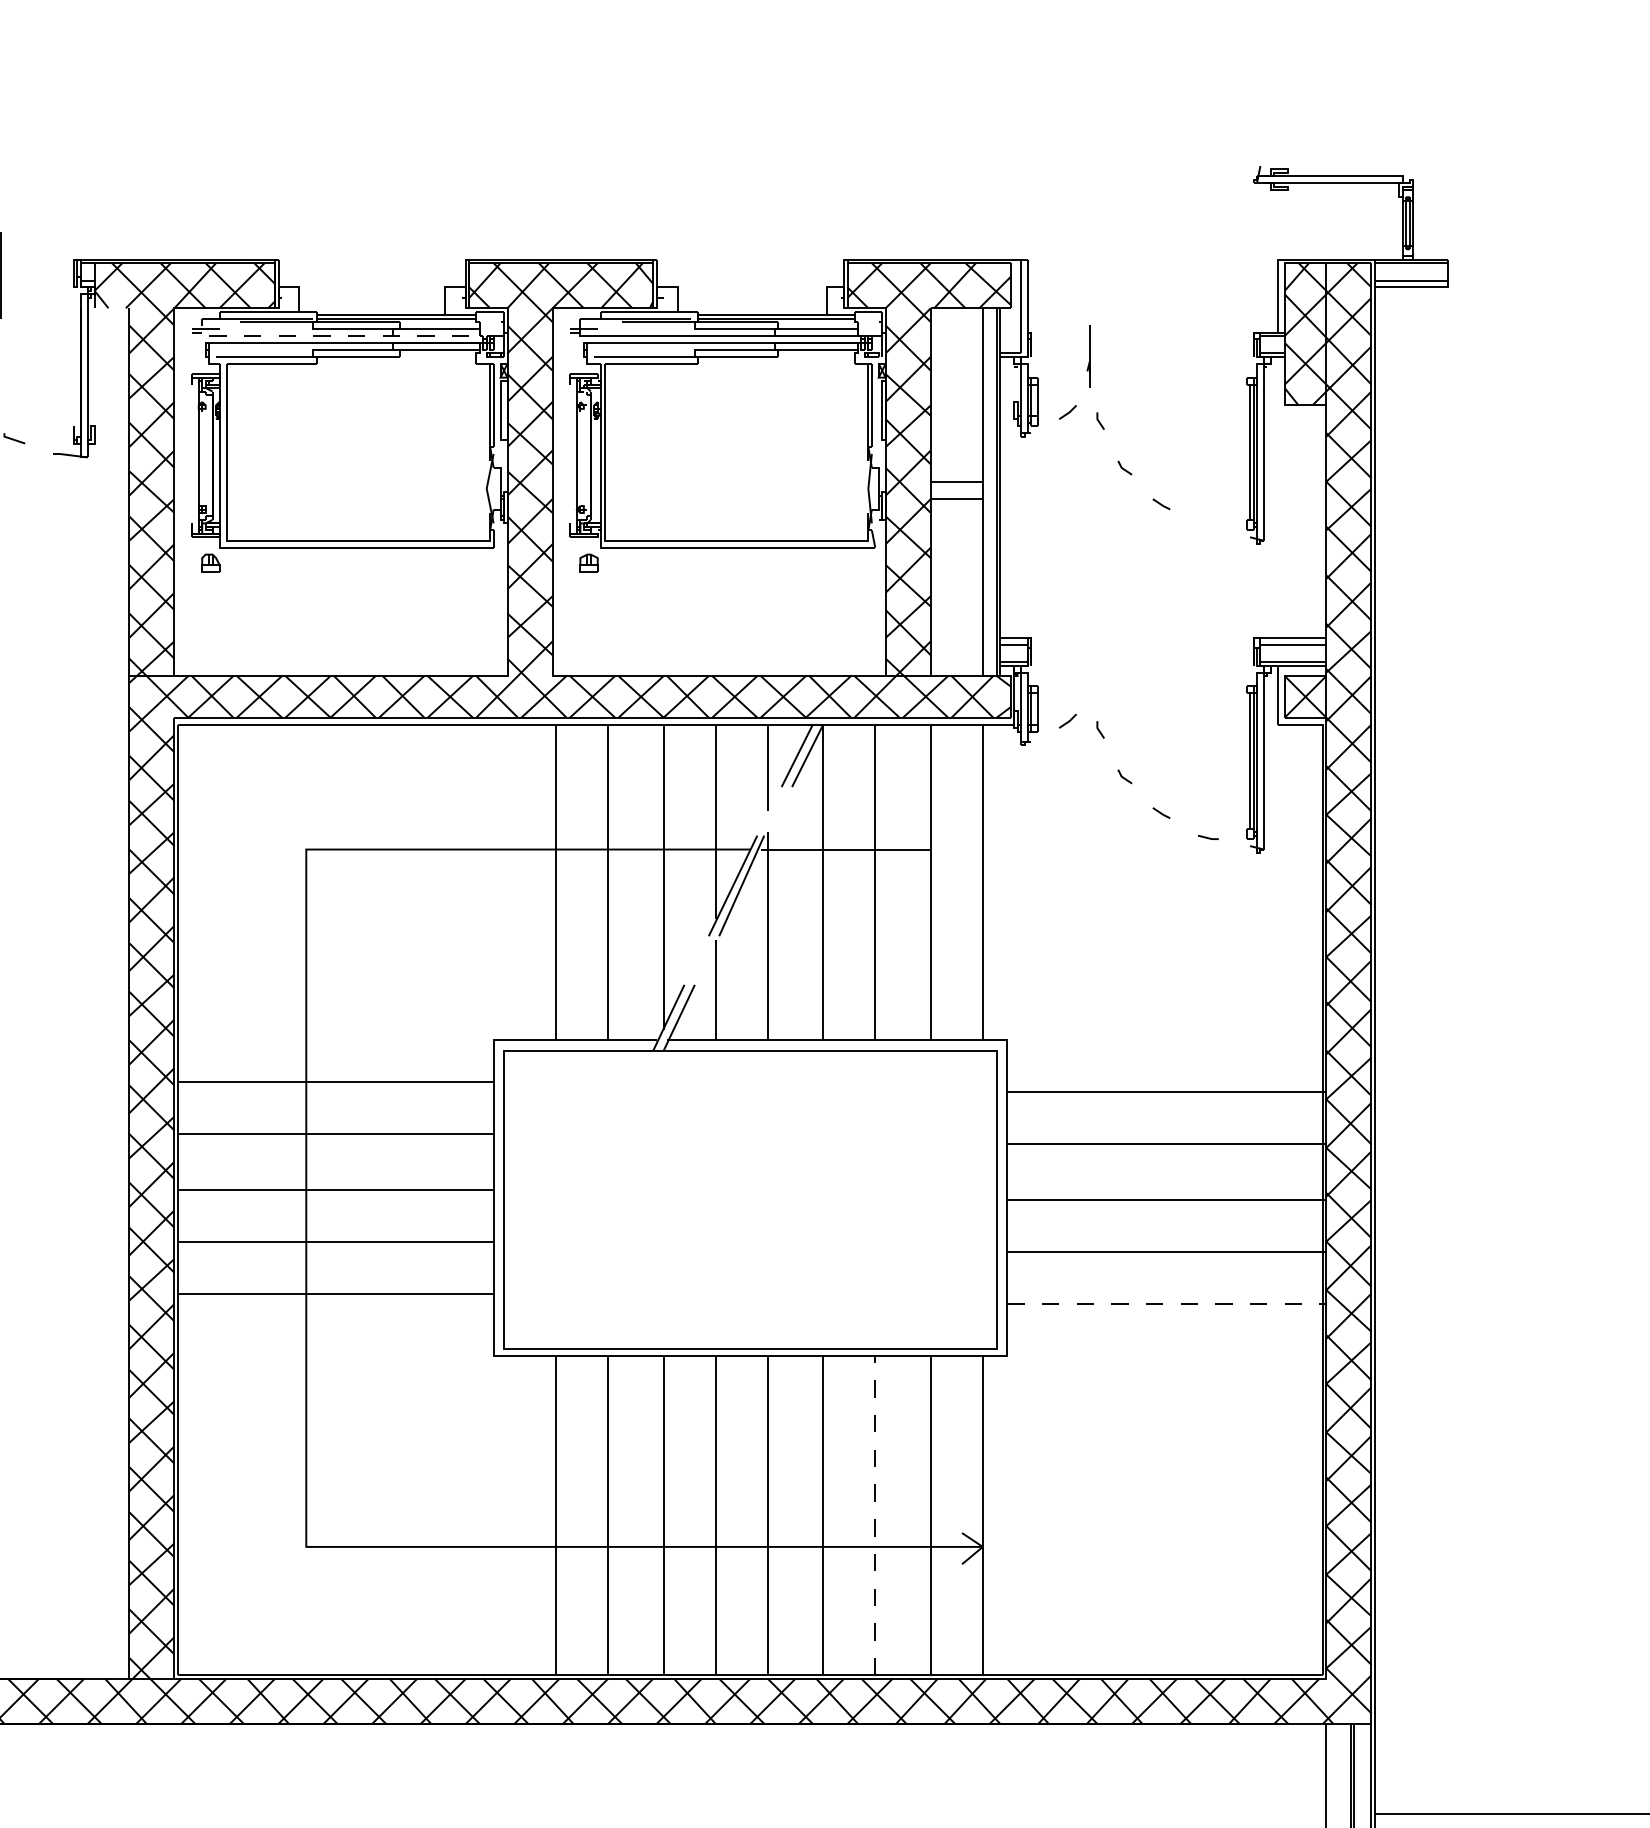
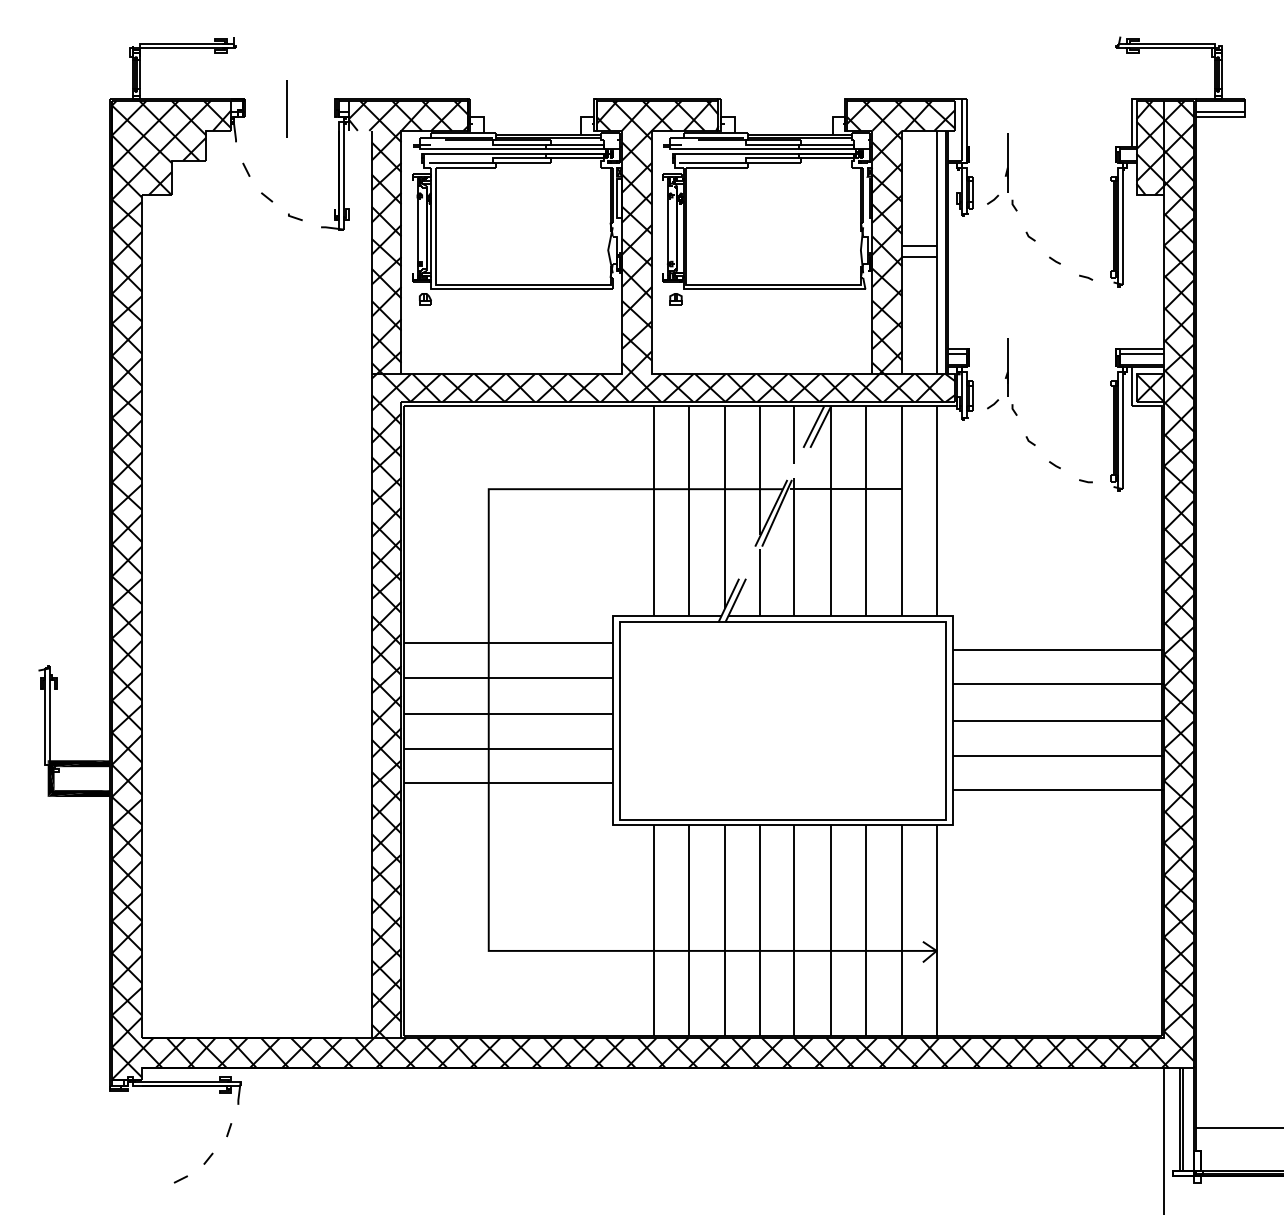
line: (342, 336) -> (512, 149), dashed -> solid
part: (1088, 356) -> (1006, 162), size x1.43
line: (1209, 529) -> (1086, 277), added
part: (1088, 665) -> (1006, 367), added
line: (1166, 1304) -> (1058, 790), dashed -> solid
line: (875, 1516) -> (865, 930), dashed -> solid

